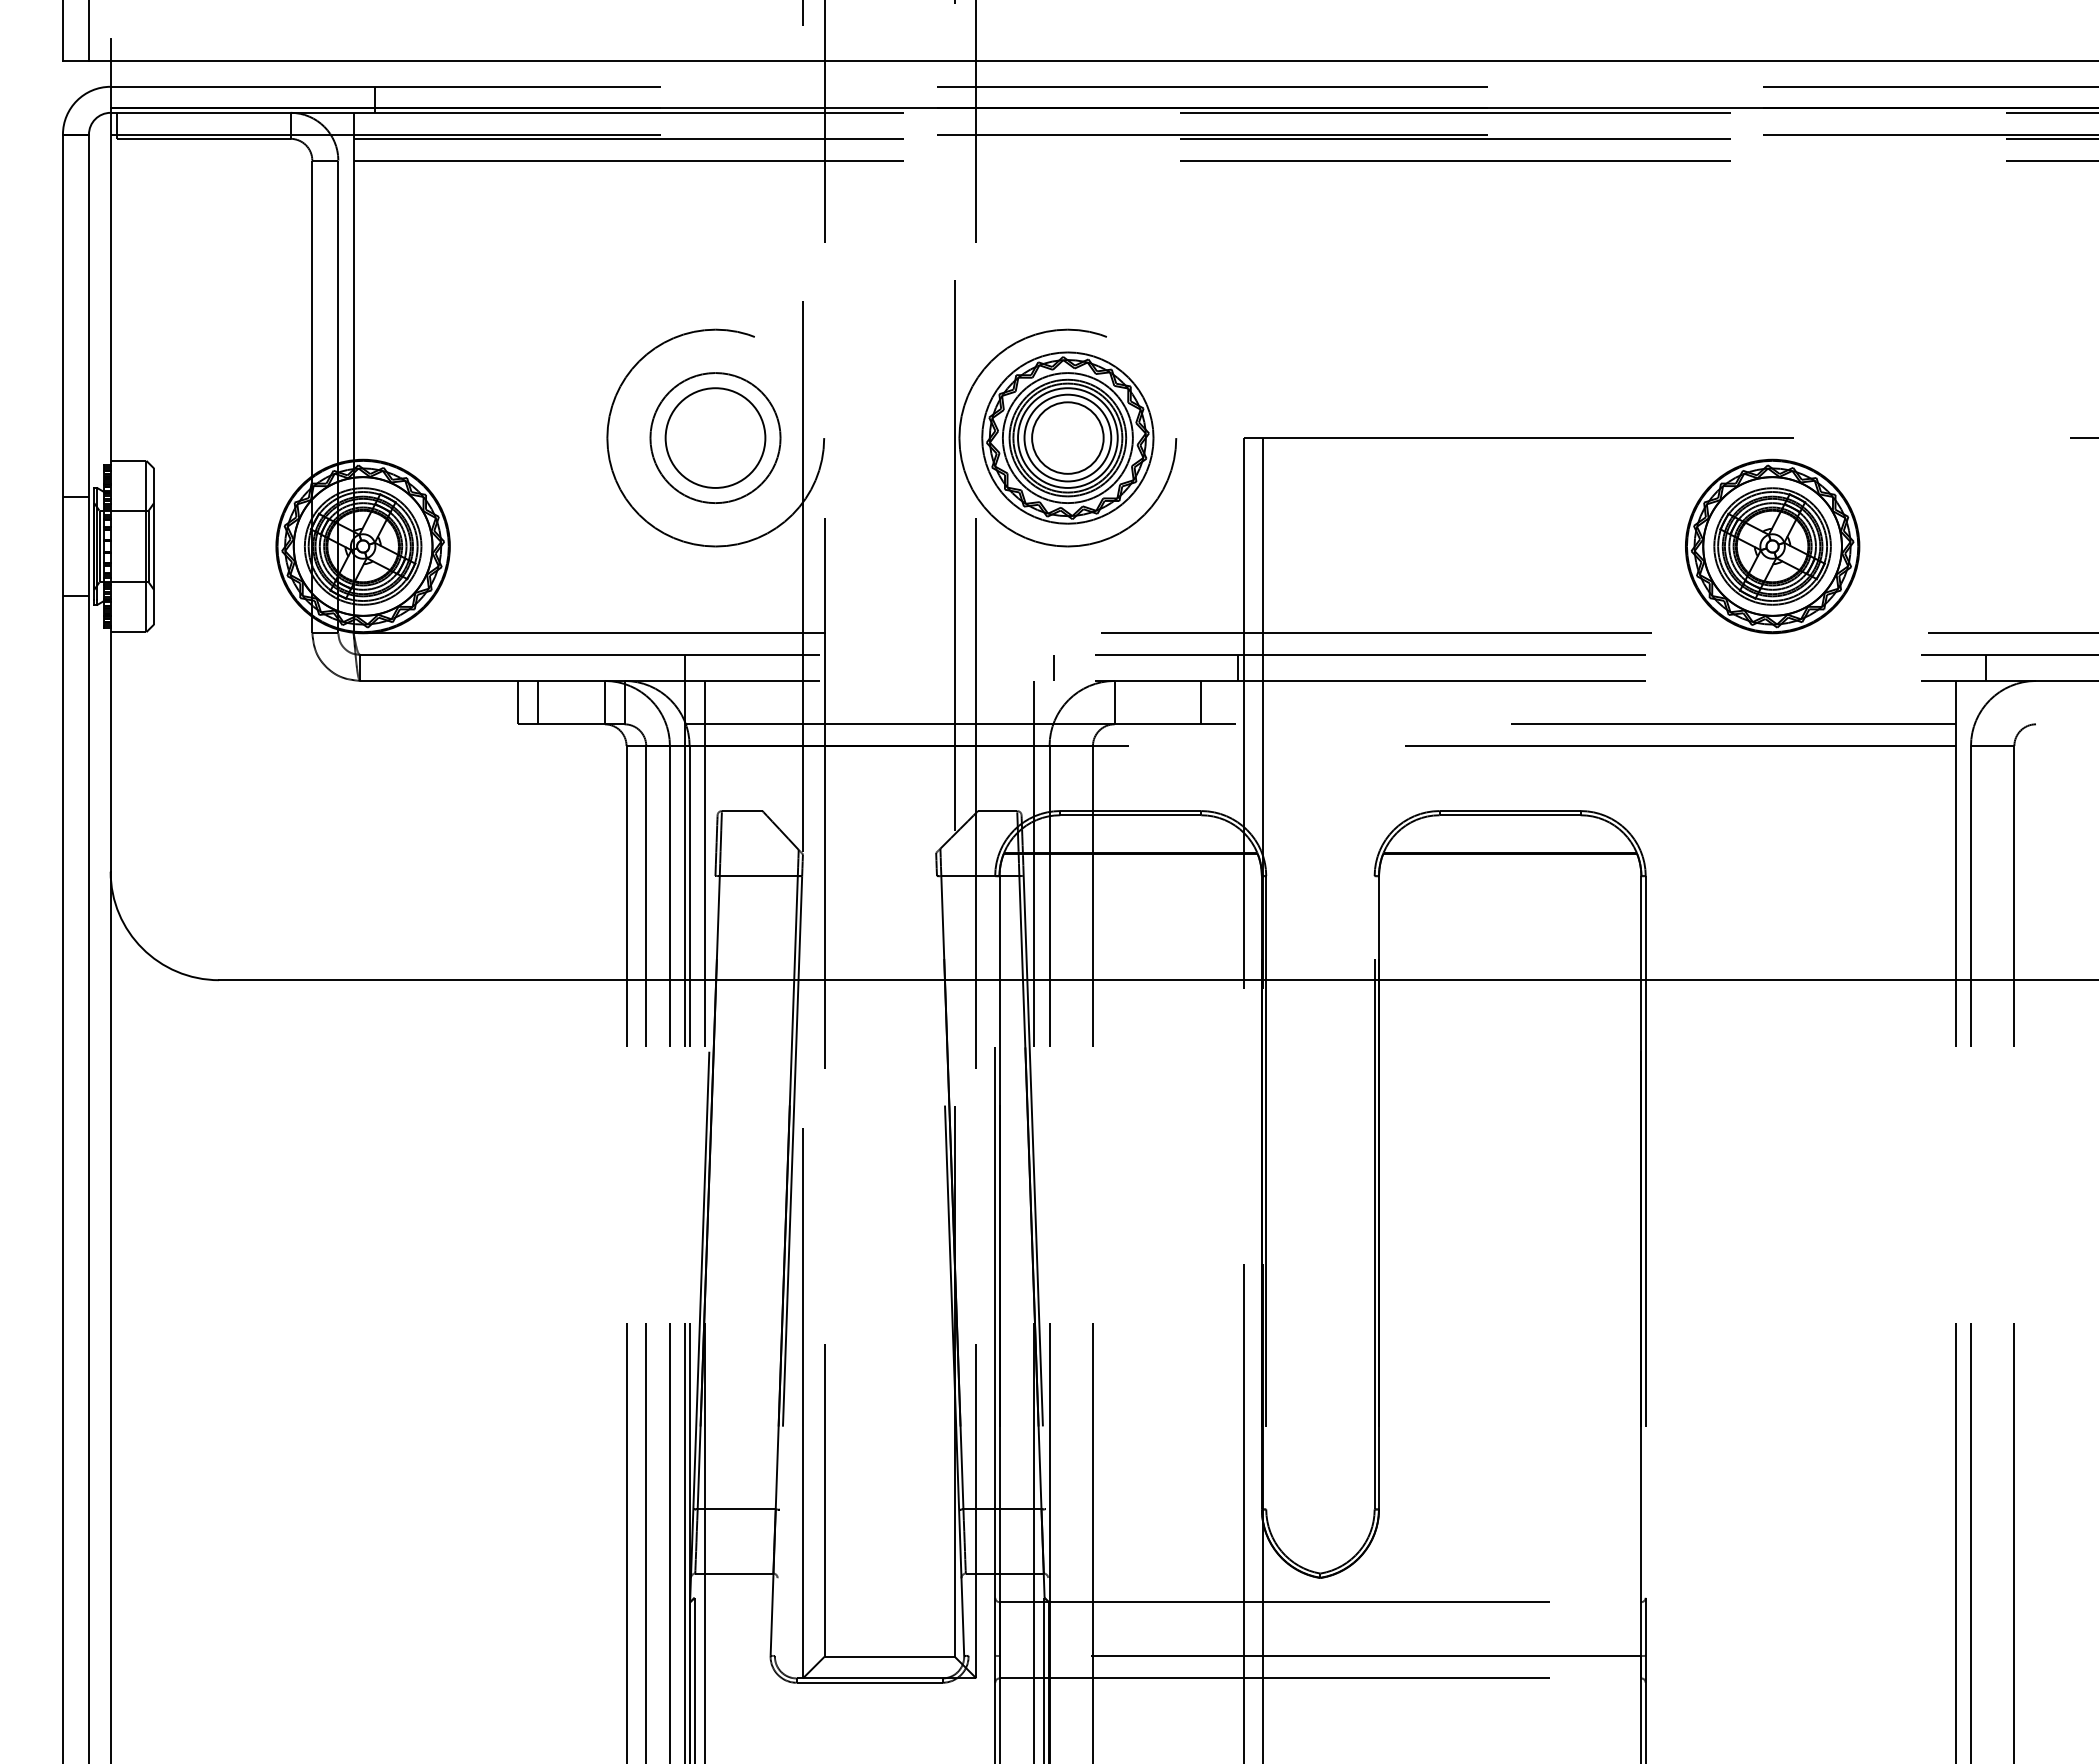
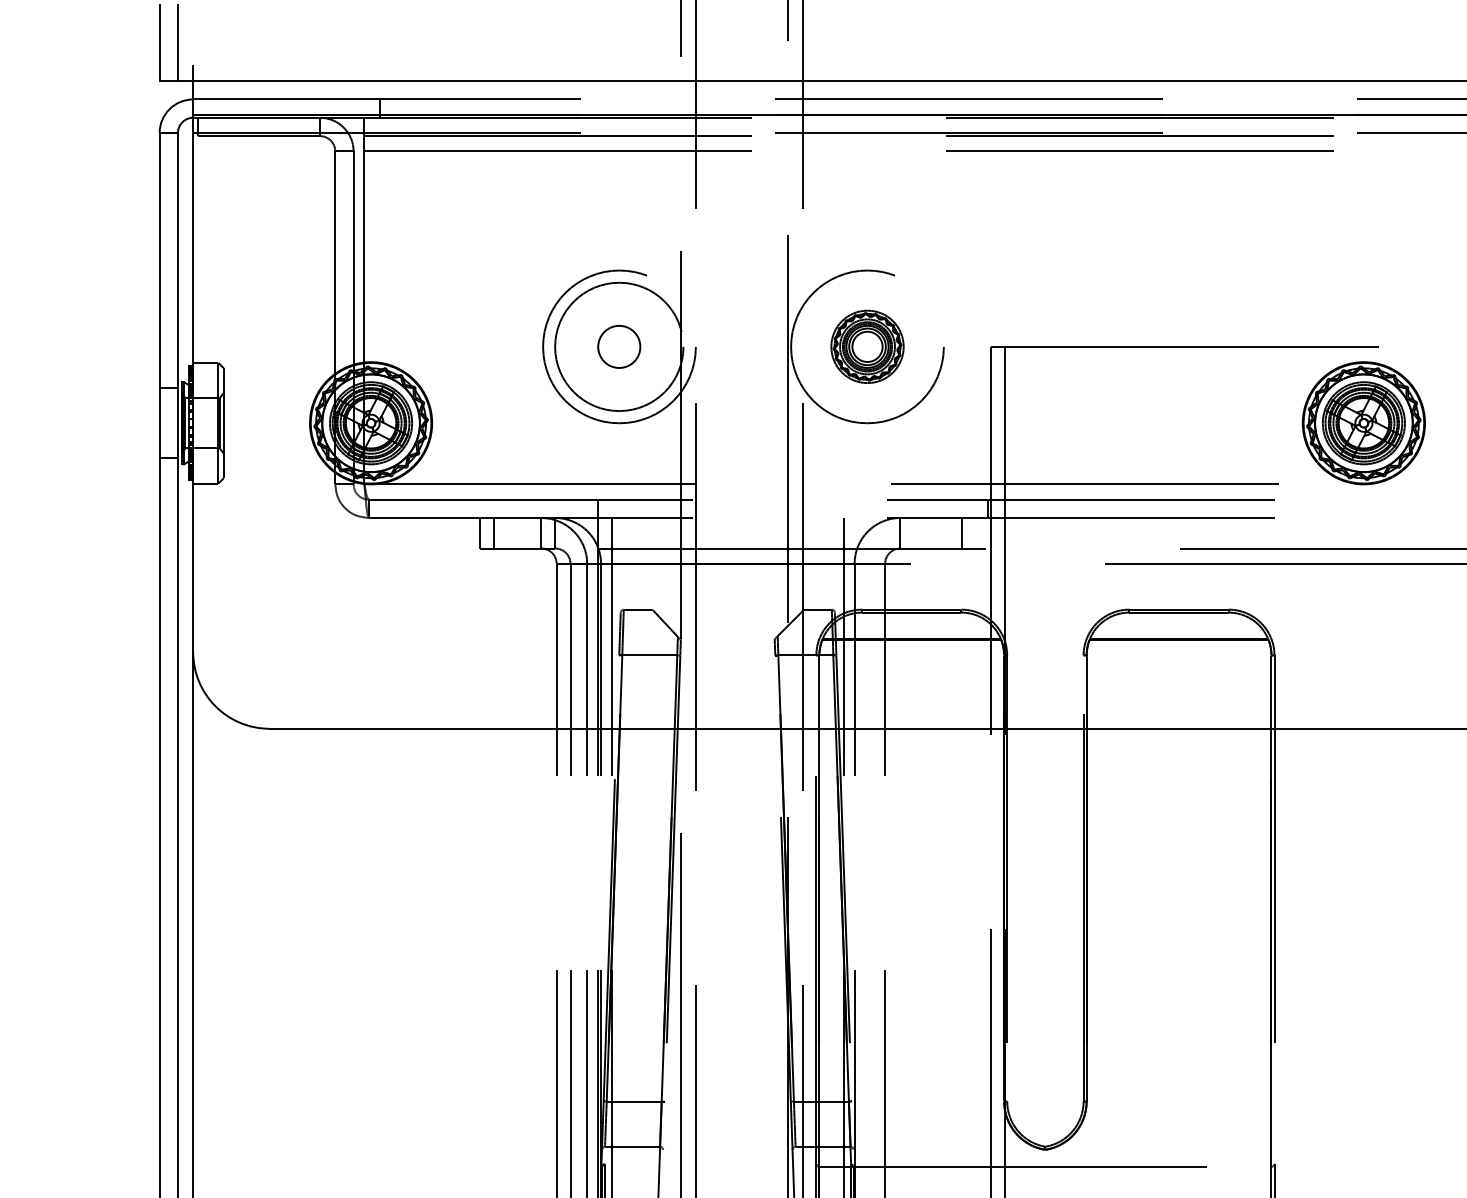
circle: (715, 437) -> (619, 346), size x0.6
part: (1067, 437) -> (867, 346), size x0.6
circle: (715, 438) -> (619, 347), size x1.4
line: (1053, 667) -> (857, 508), removed

